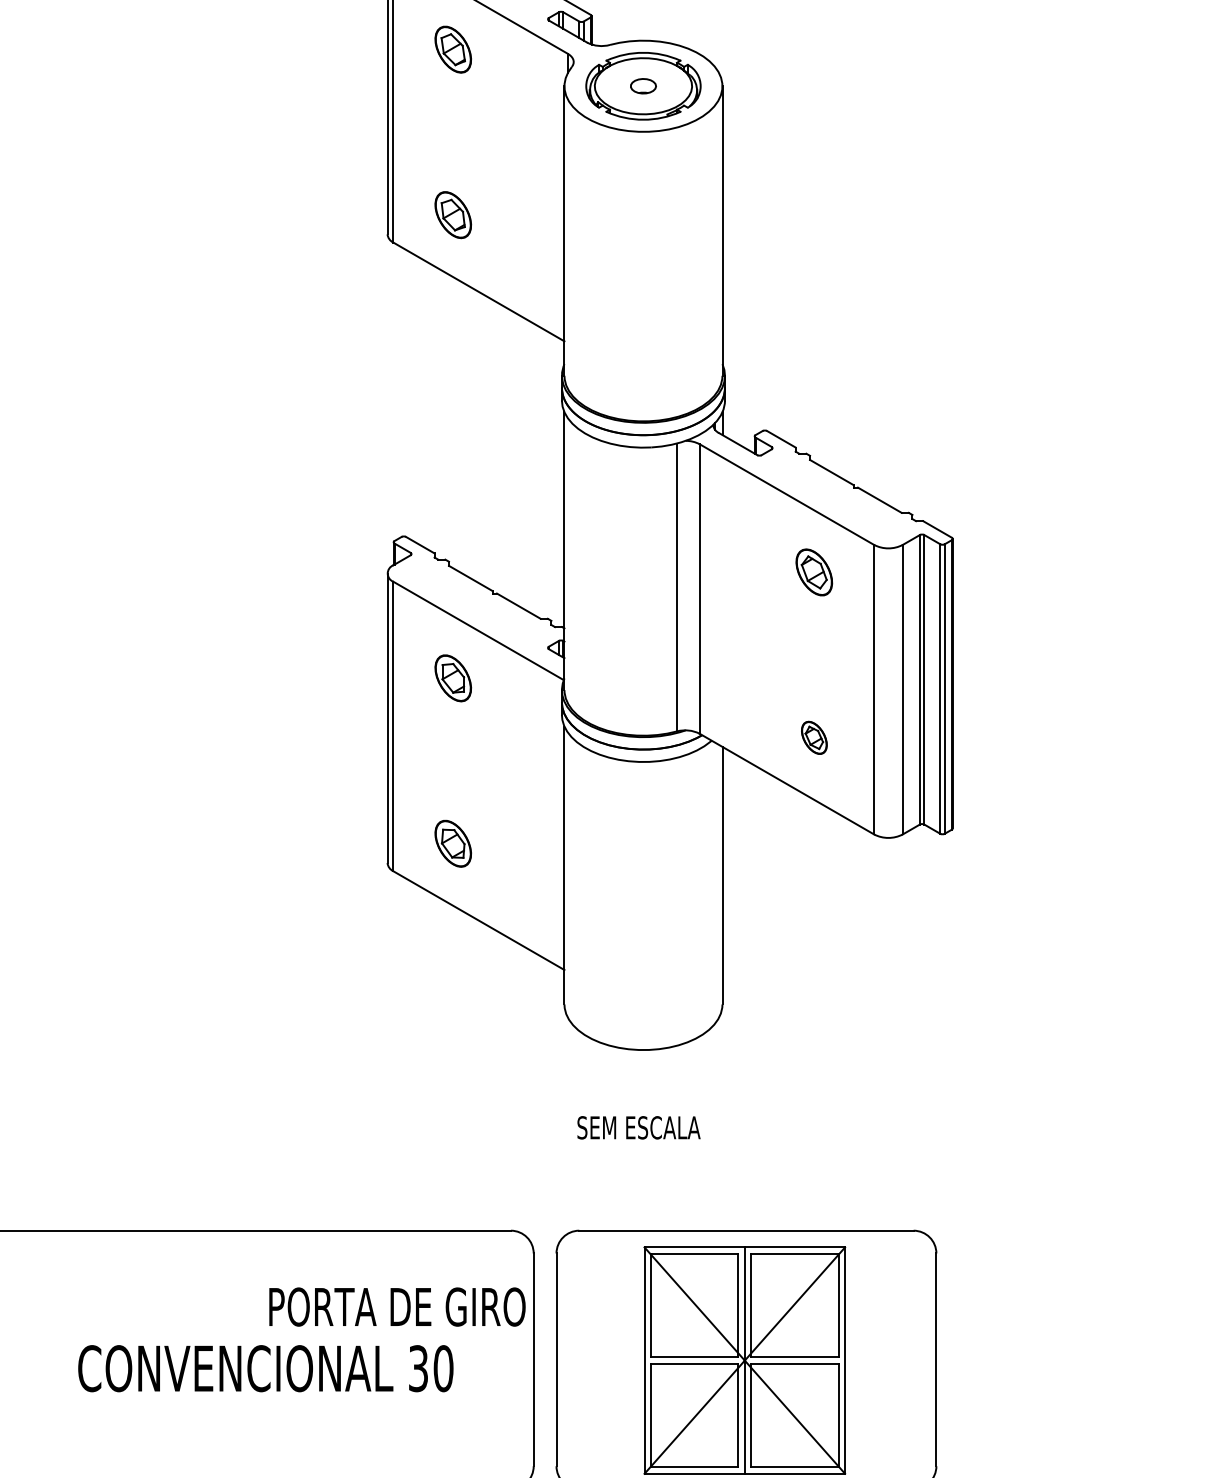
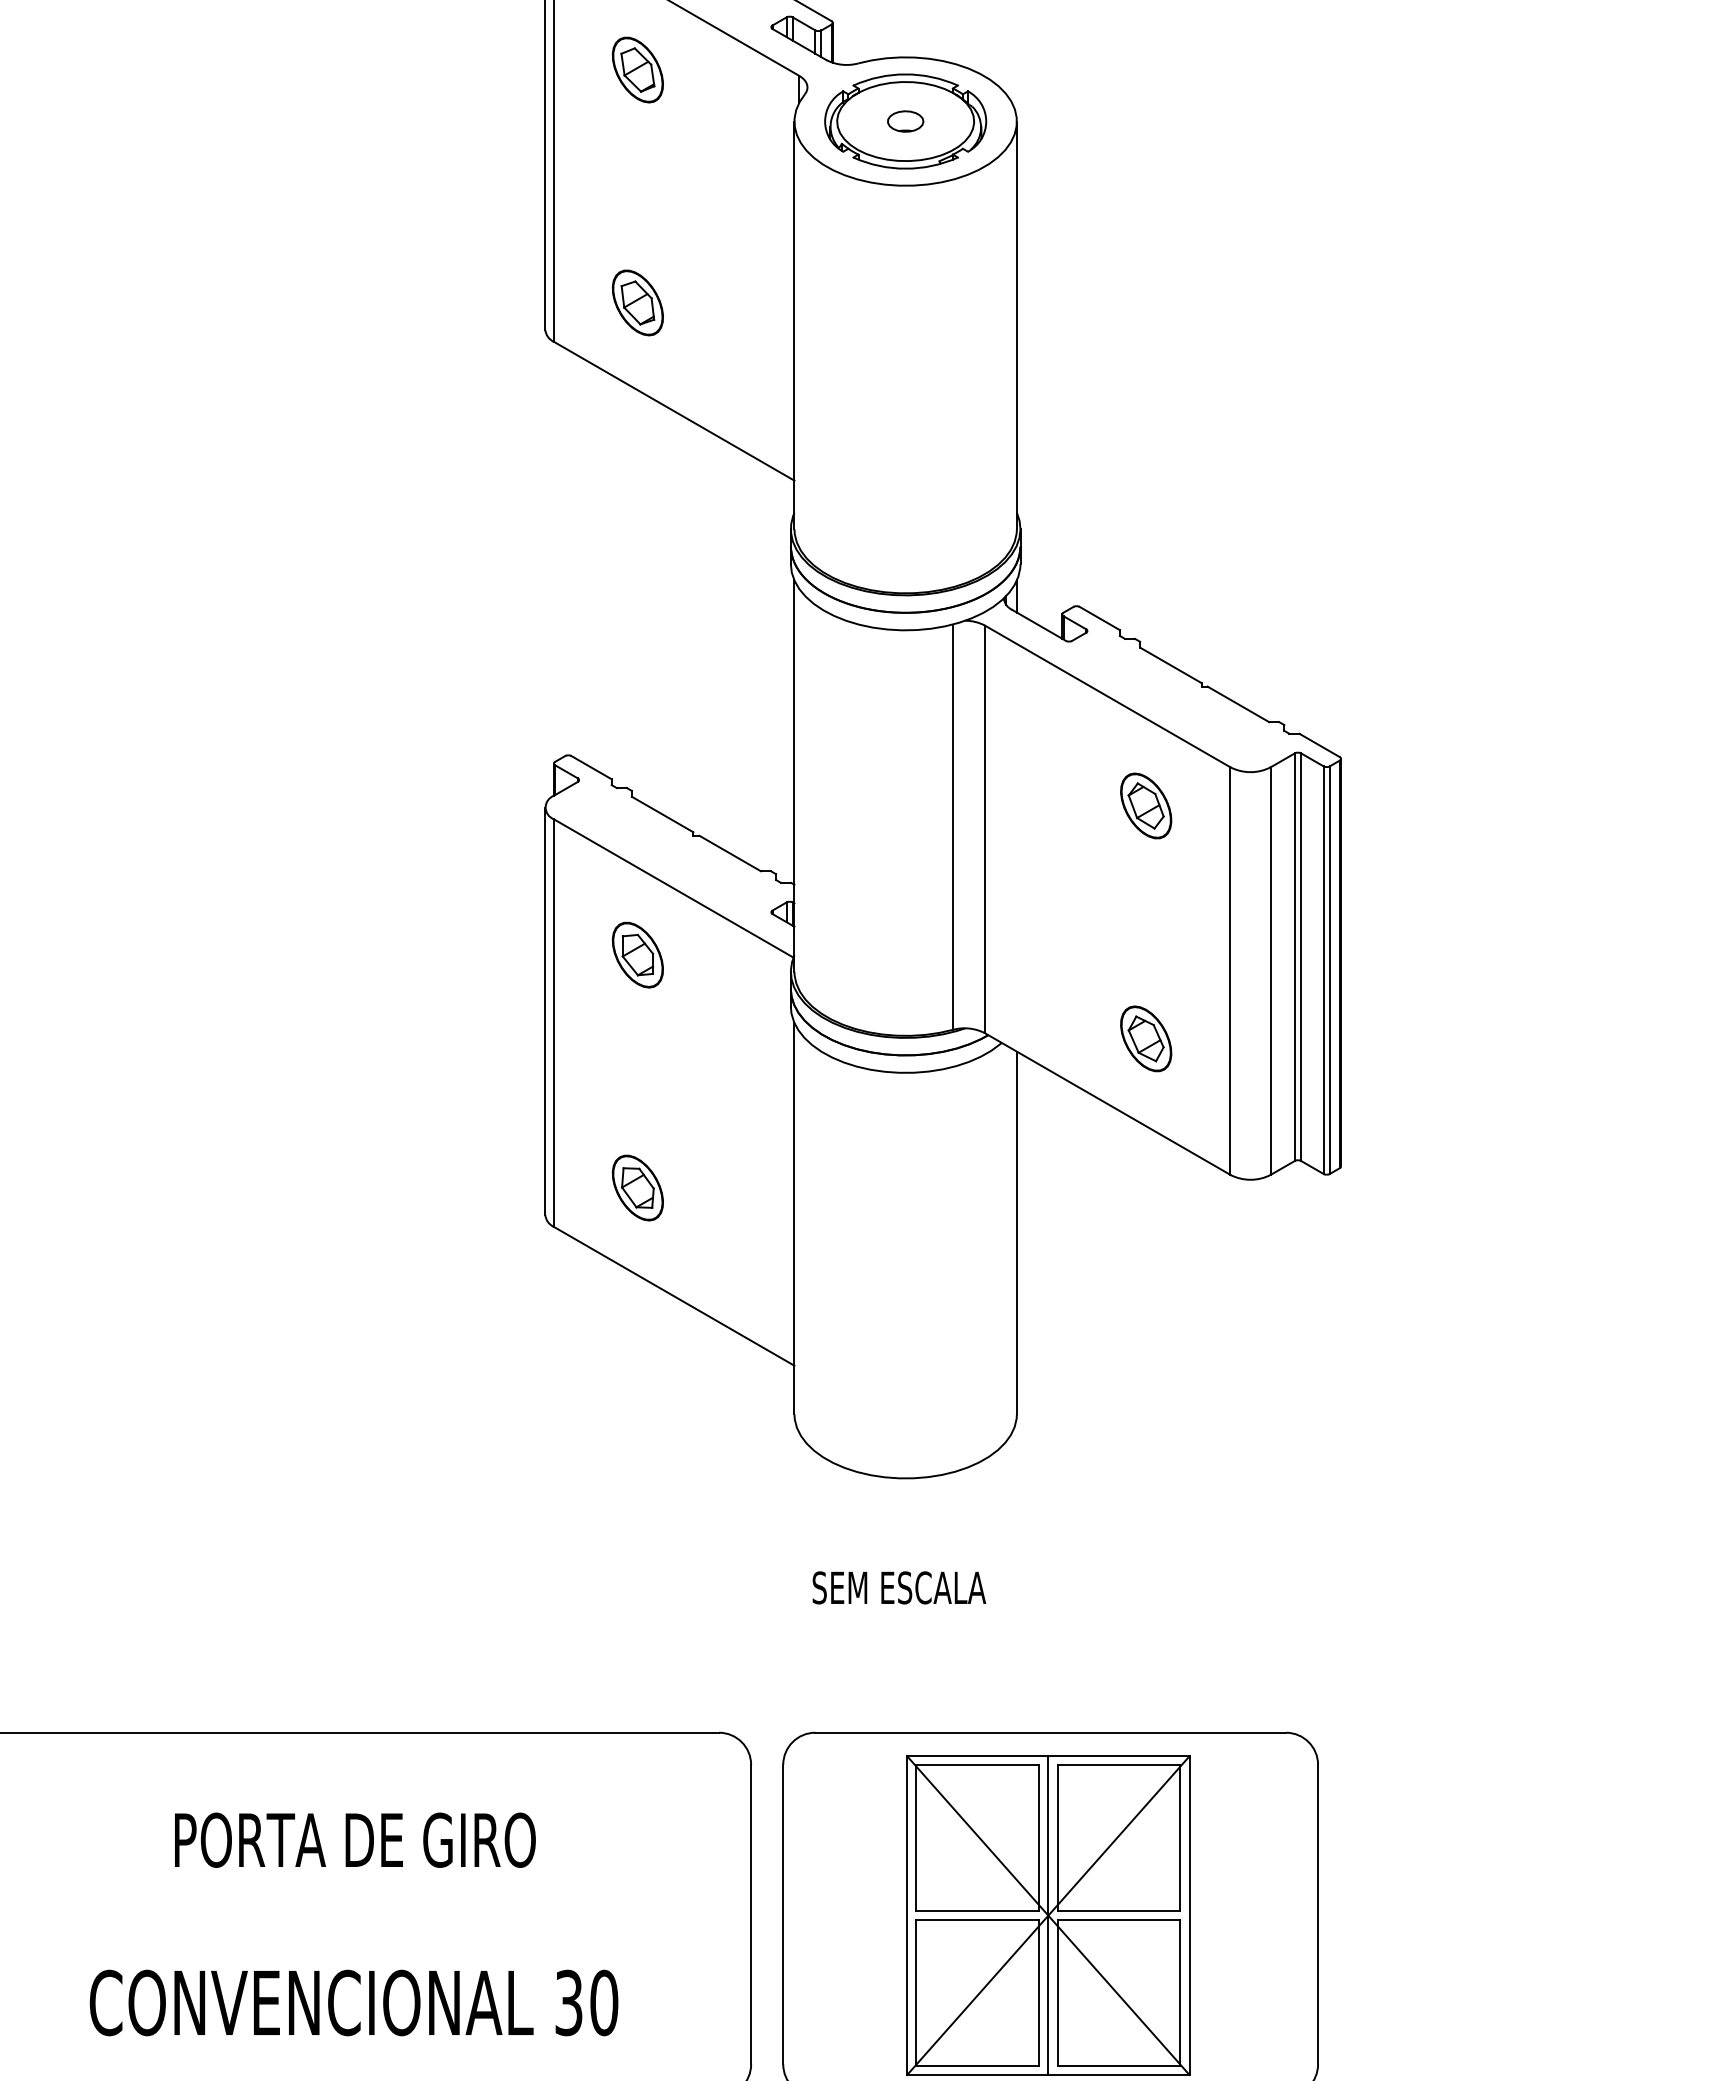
part: (814, 737) -> (1146, 1038), size x1.43
text: (397, 1306) -> (355, 1839), moved
text: (265, 1368) -> (353, 2002), moved

